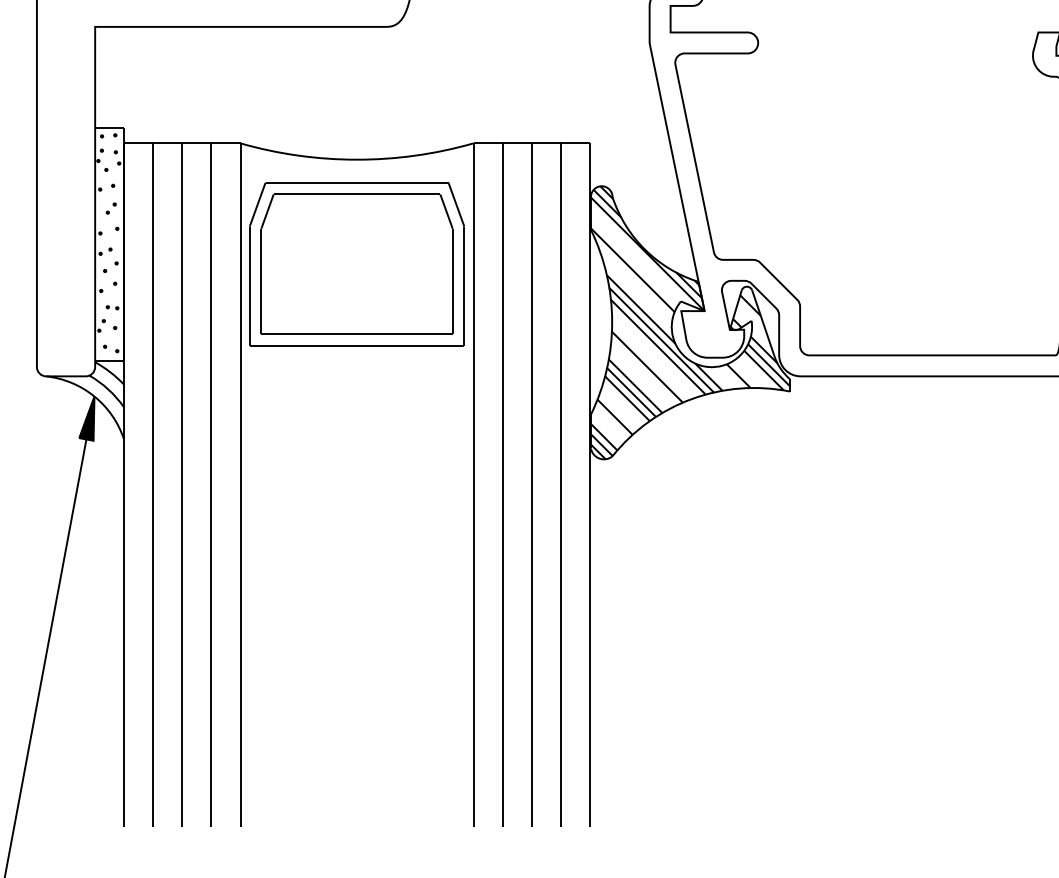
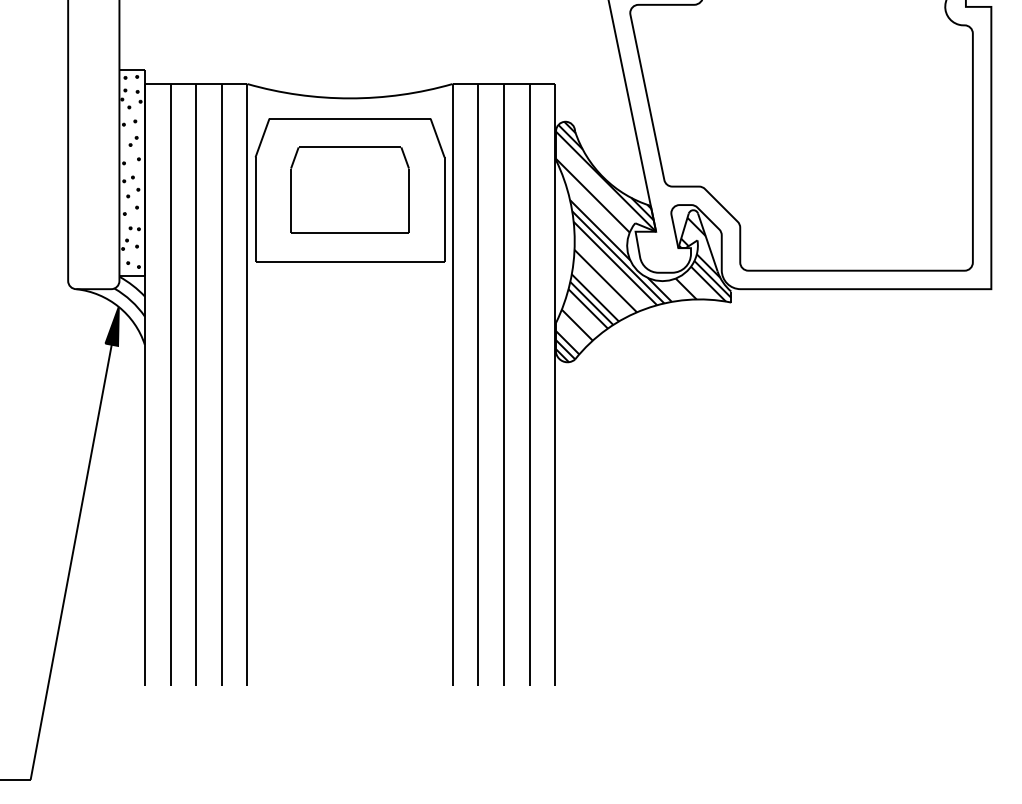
part: (356, 264) -> (349, 190), size x0.7

